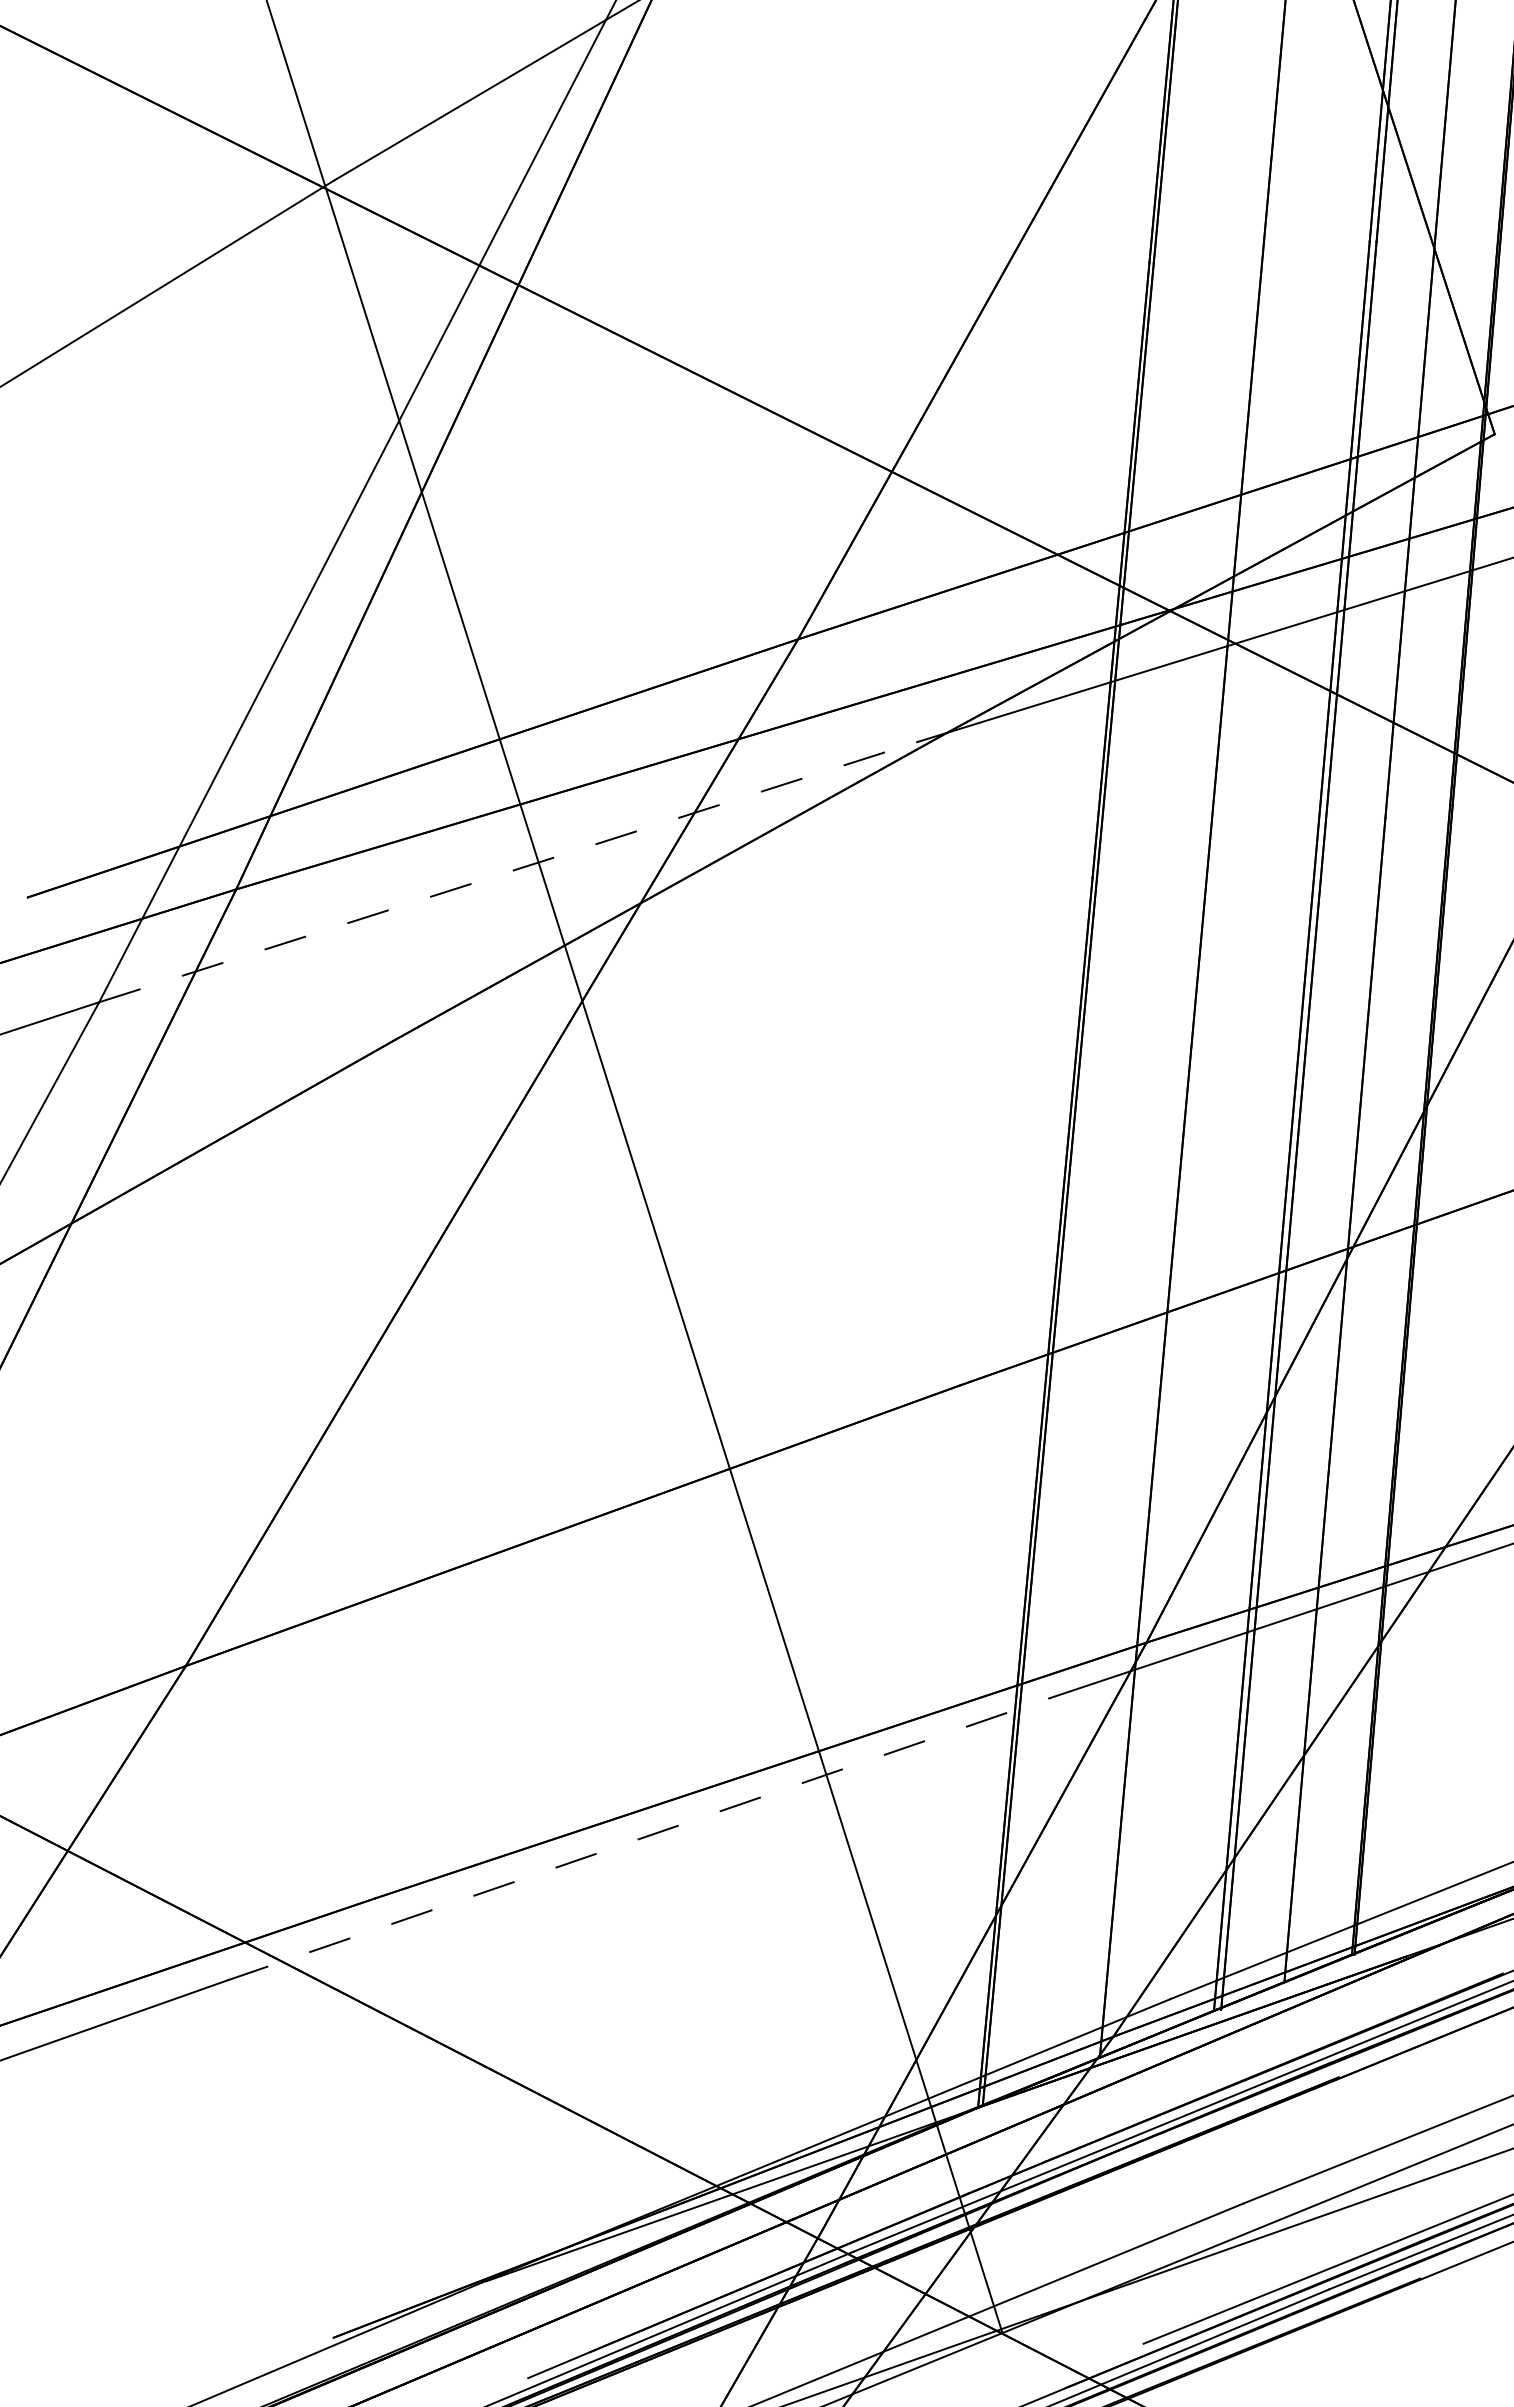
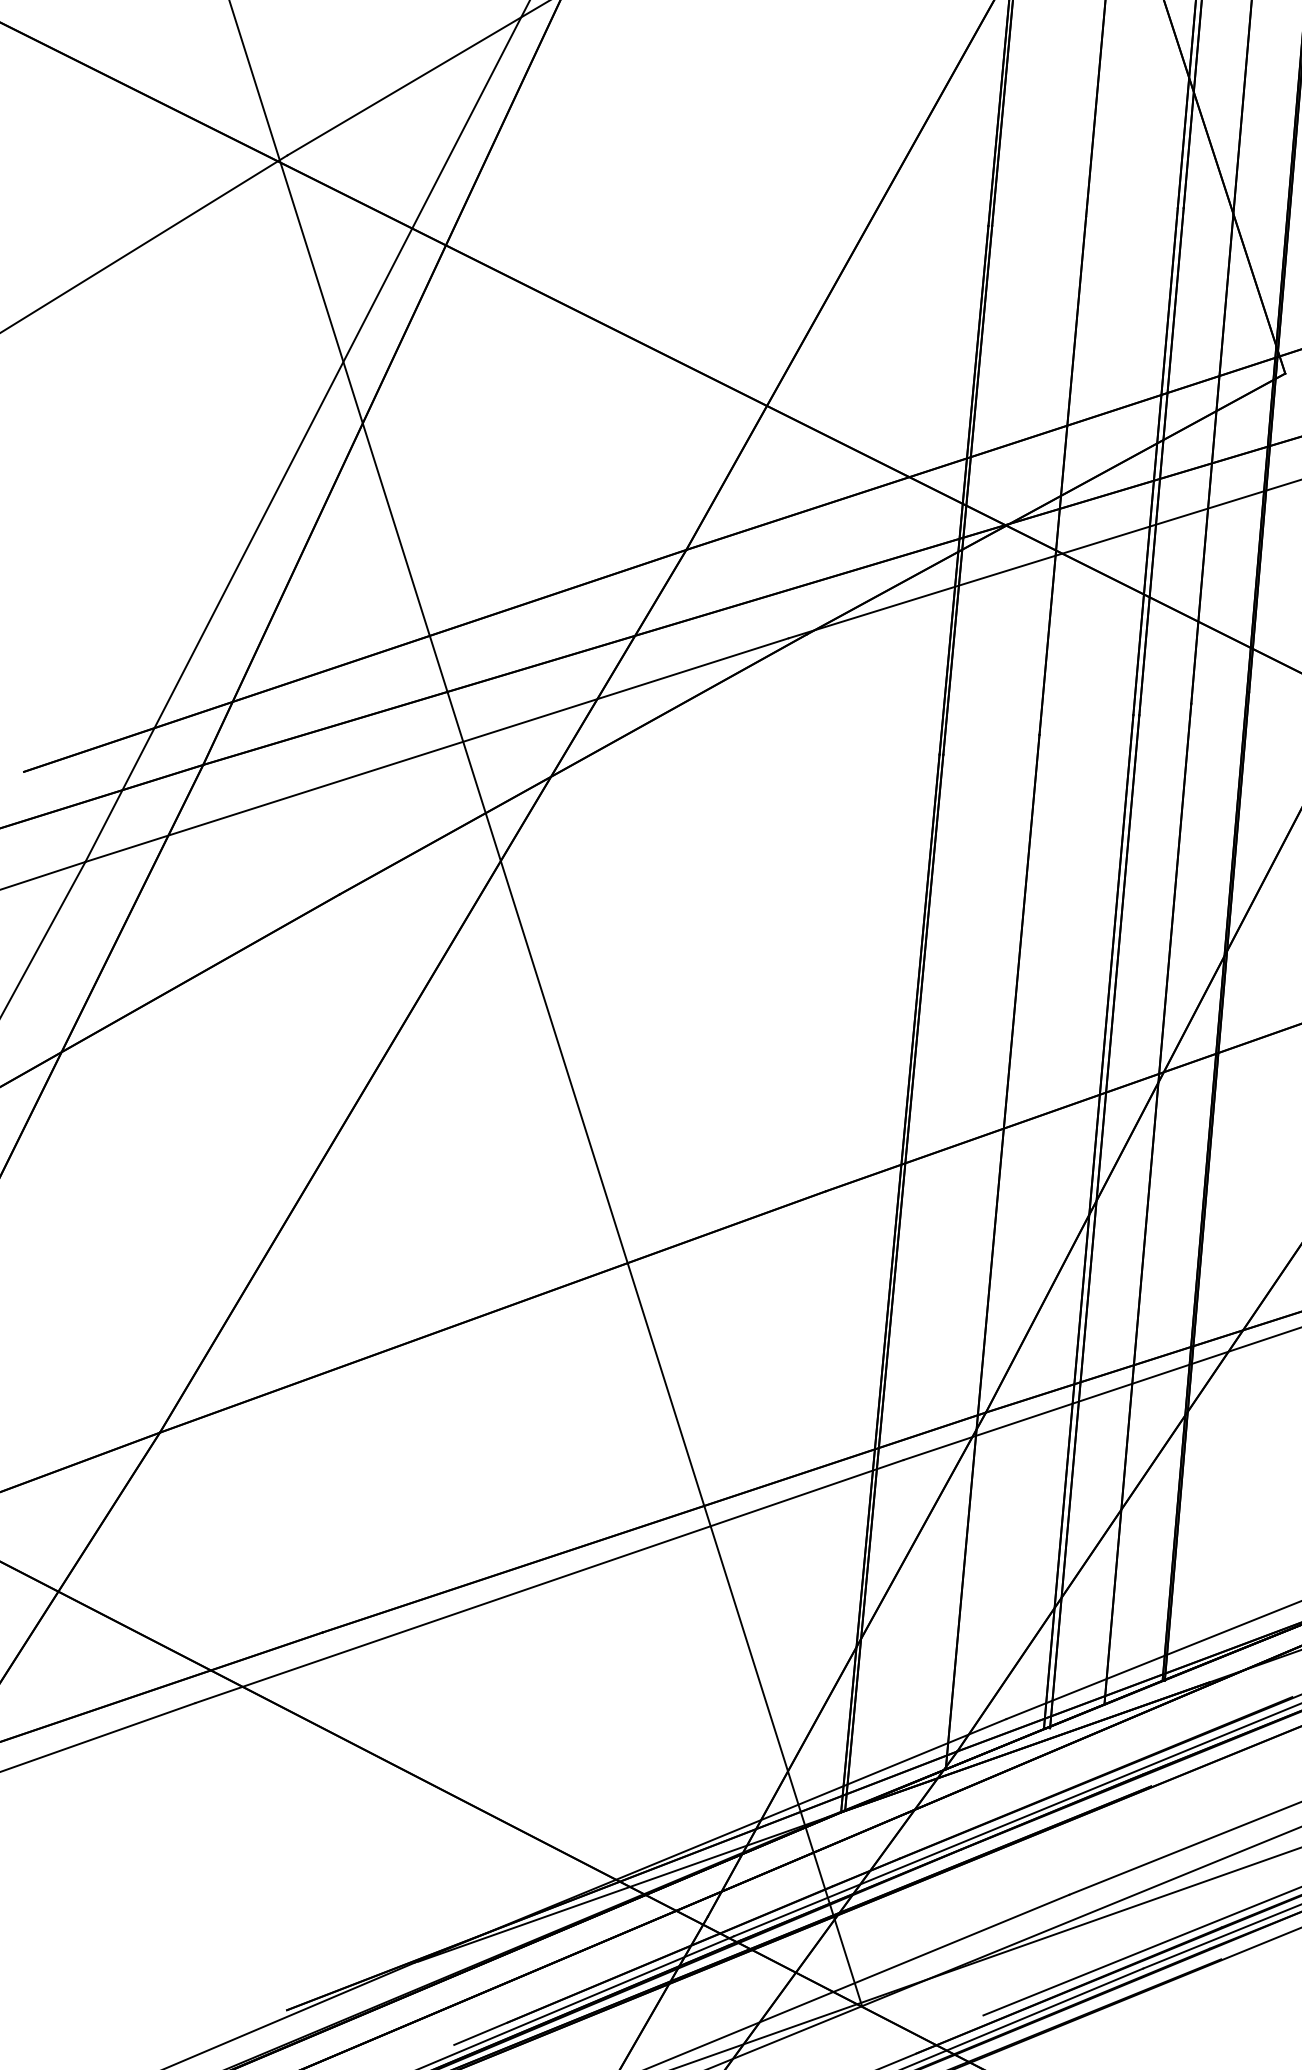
line: (508, 872) -> (437, 750), dashed -> solid
line: (639, 1839) -> (549, 1581), dashed -> solid

